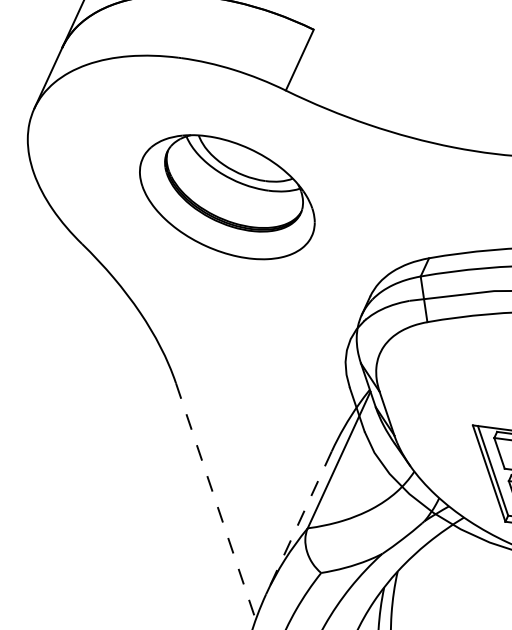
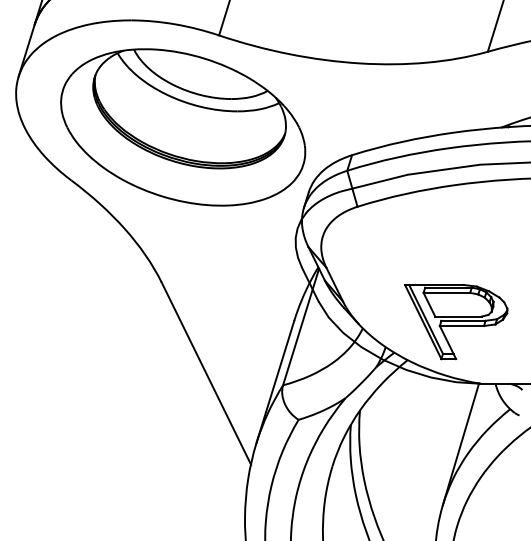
part: (227, 197) -> (183, 127), size x1.67
line: (216, 501) -> (206, 373), dashed -> solid
line: (299, 522) -> (275, 381), dashed -> solid

